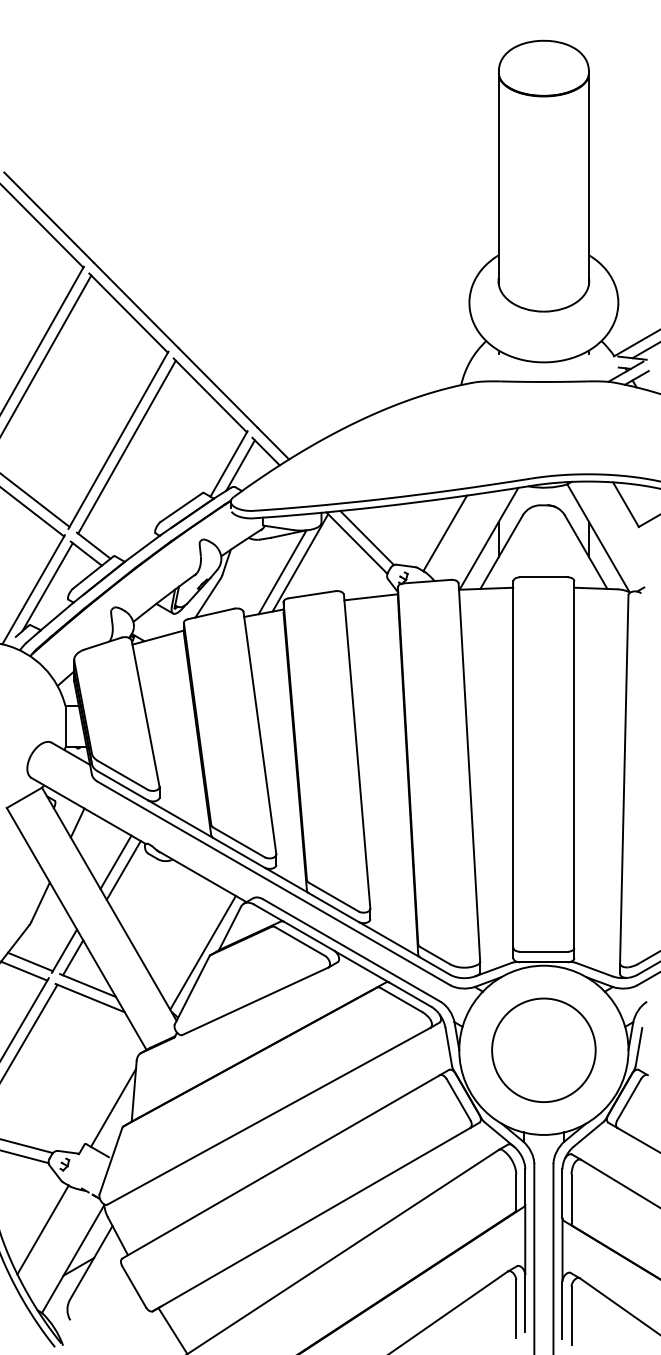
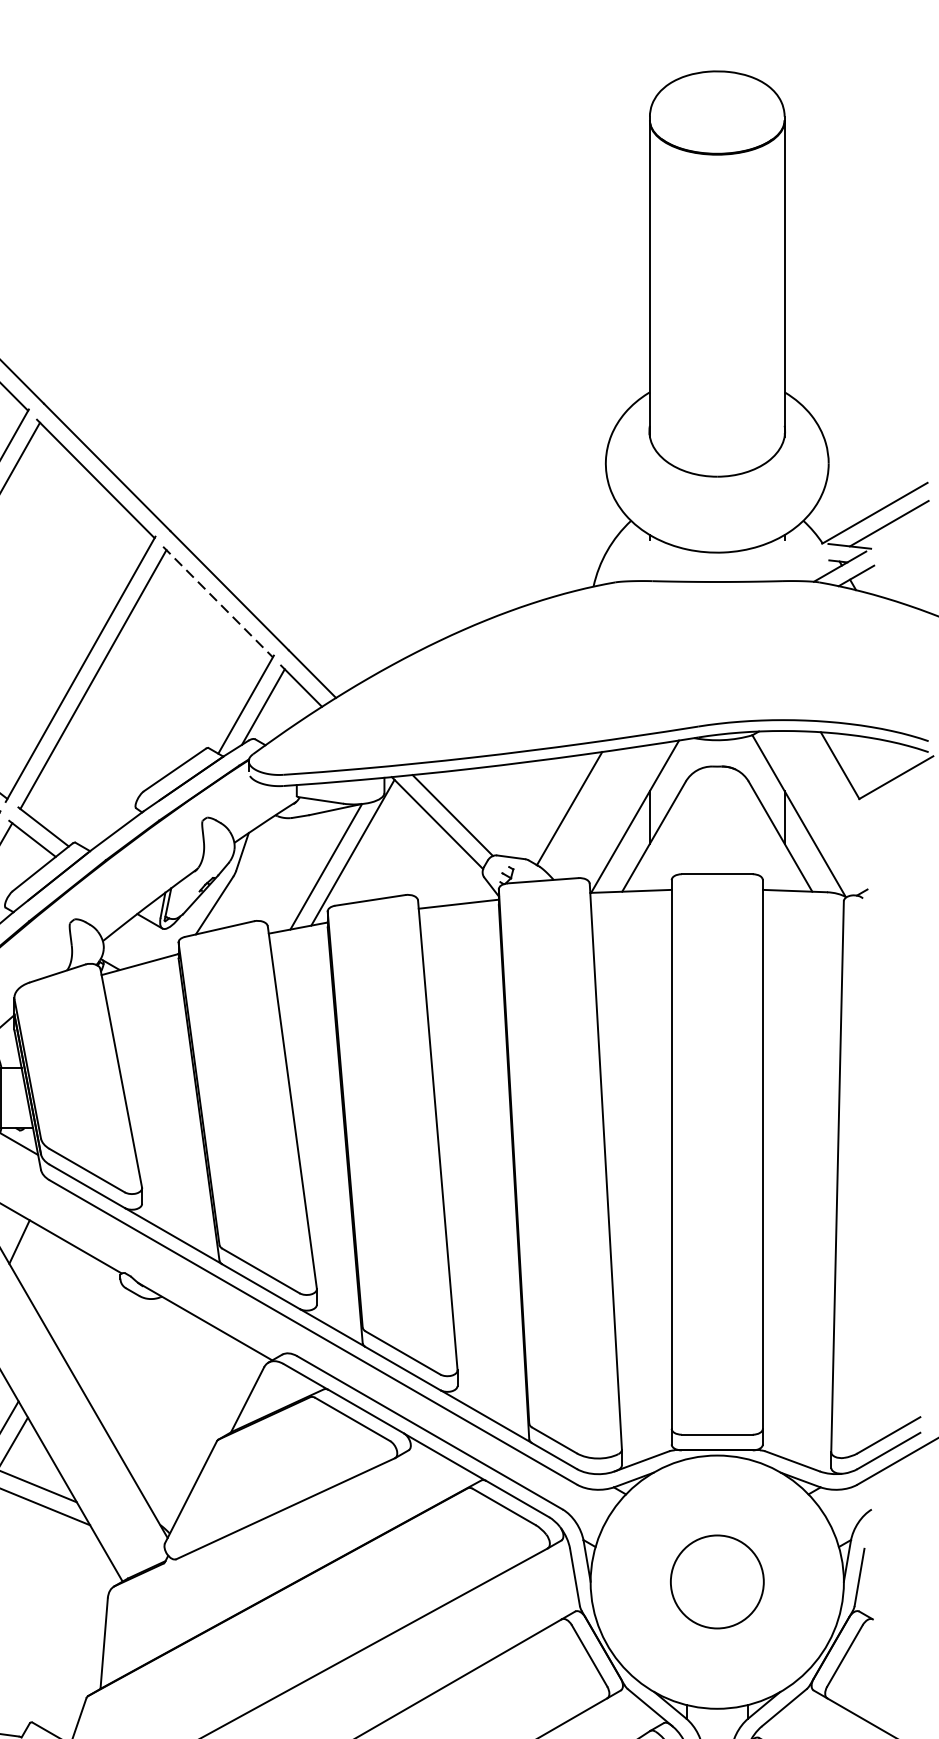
line: (210, 395) -> (218, 602), solid -> dashed
line: (115, 862) -> (76, 1301), removed
line: (123, 870) -> (88, 1313), removed
line: (202, 952) -> (206, 1435), removed
circle: (543, 1049) -> (716, 1580), size x0.6
line: (113, 1107) -> (73, 1667), removed

